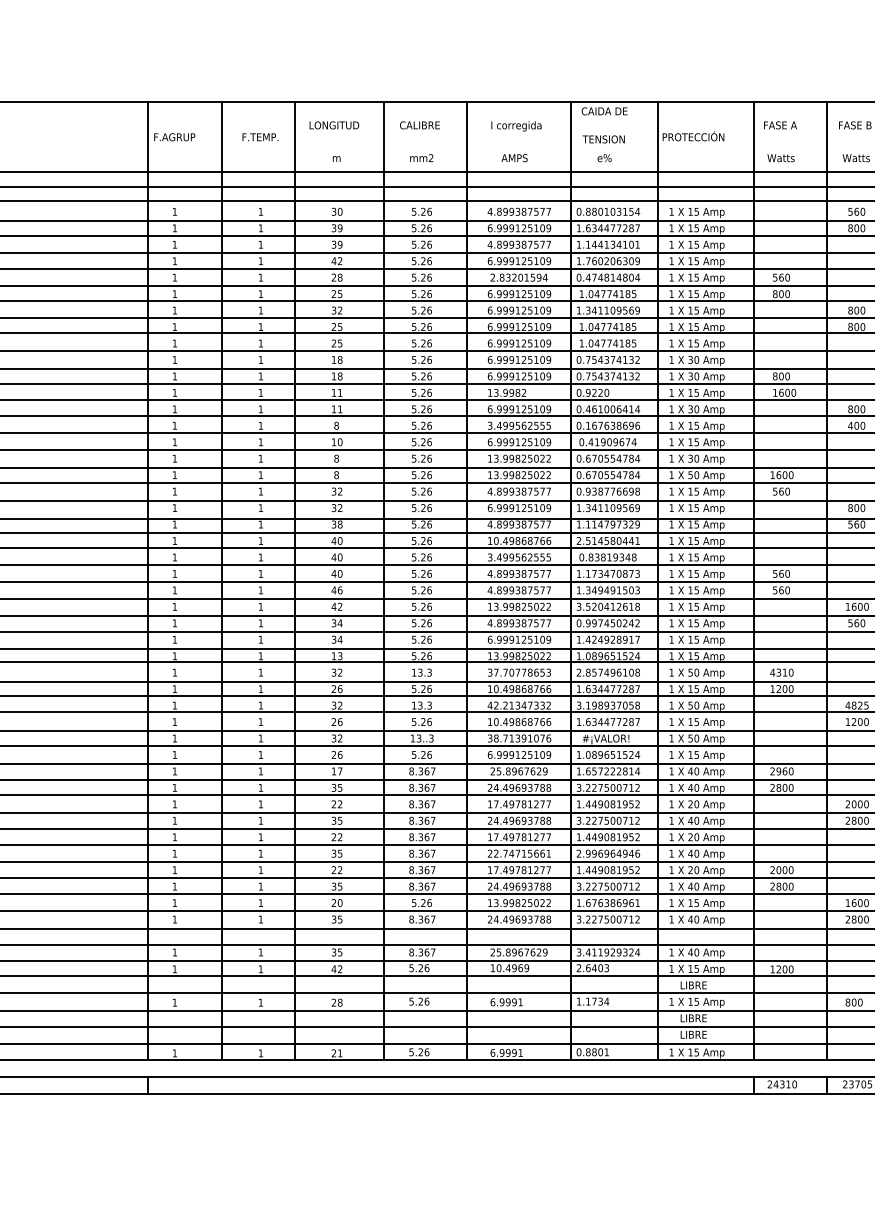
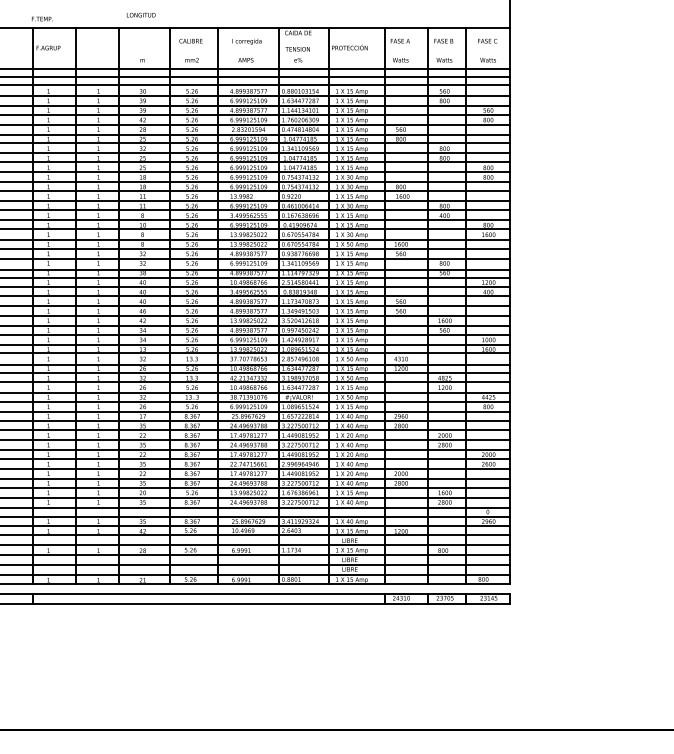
text: (334, 124) -> (141, 14), moved
text: (260, 136) -> (42, 18), moved

